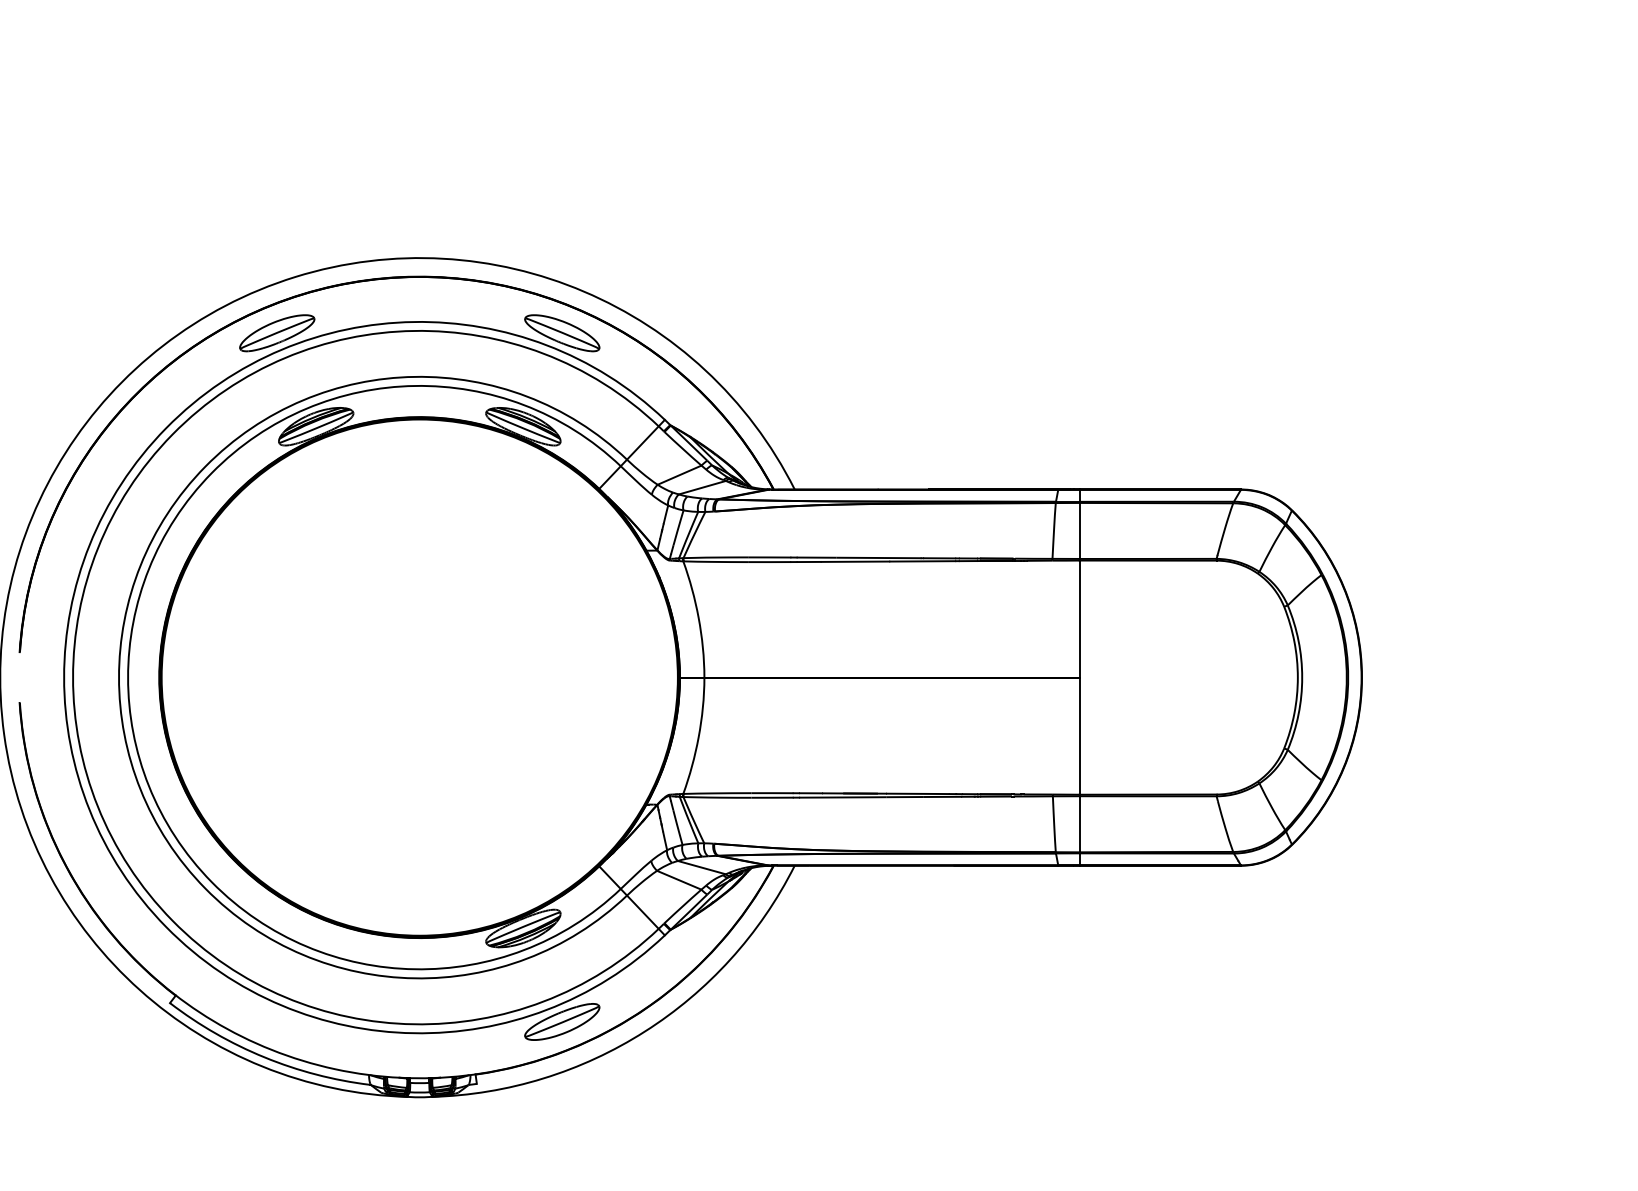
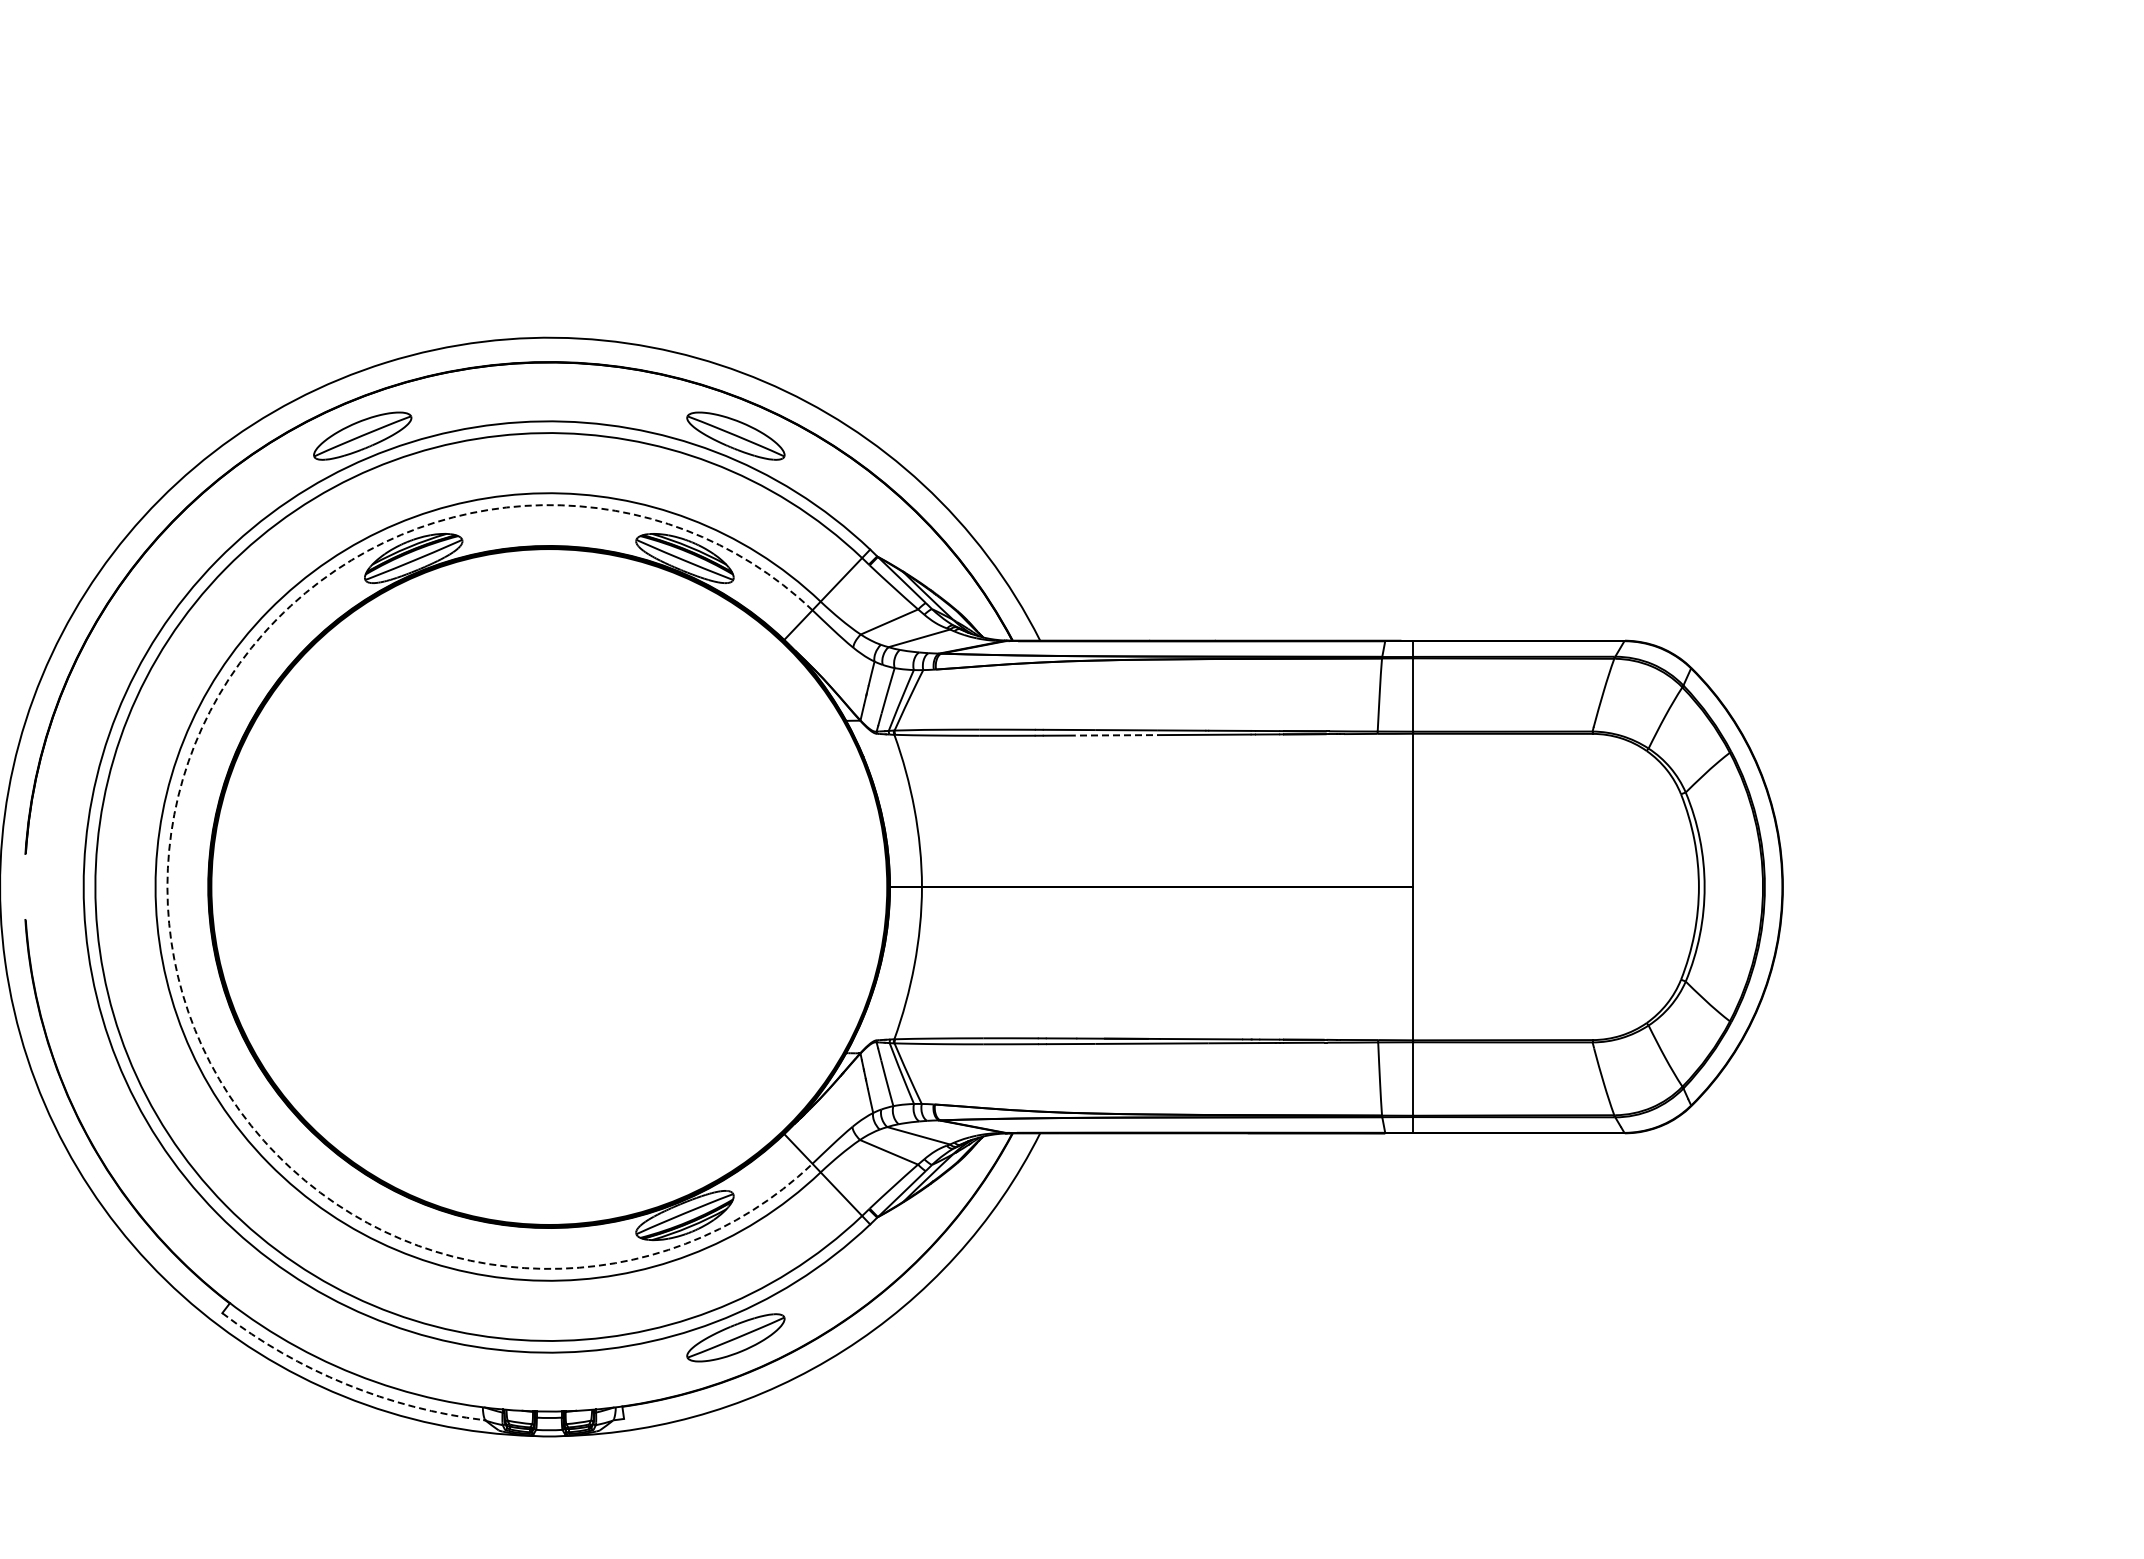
line: (855, 561) -> (1119, 735), solid -> dashed
arc: (128, 677) -> (167, 887), solid -> dashed
arc: (264, 1057) -> (346, 1384), solid -> dashed

